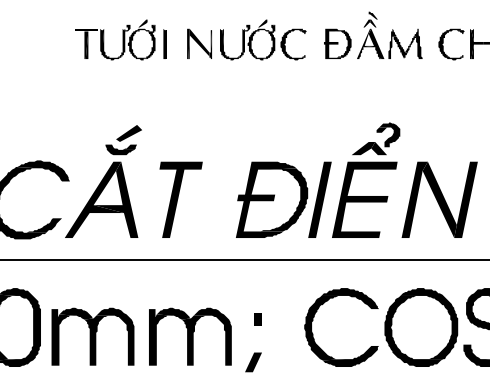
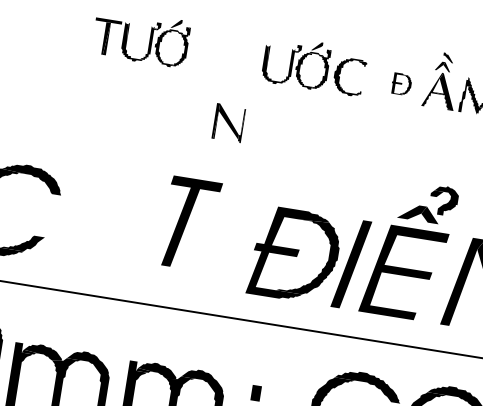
line: (164, 43) -> (198, 51), removed
part: (199, 43) -> (228, 122), moved
part: (337, 43) -> (401, 83), size x0.6
part: (103, 181) -> (100, 201), removed
part: (180, 199) -> (189, 223), moved

